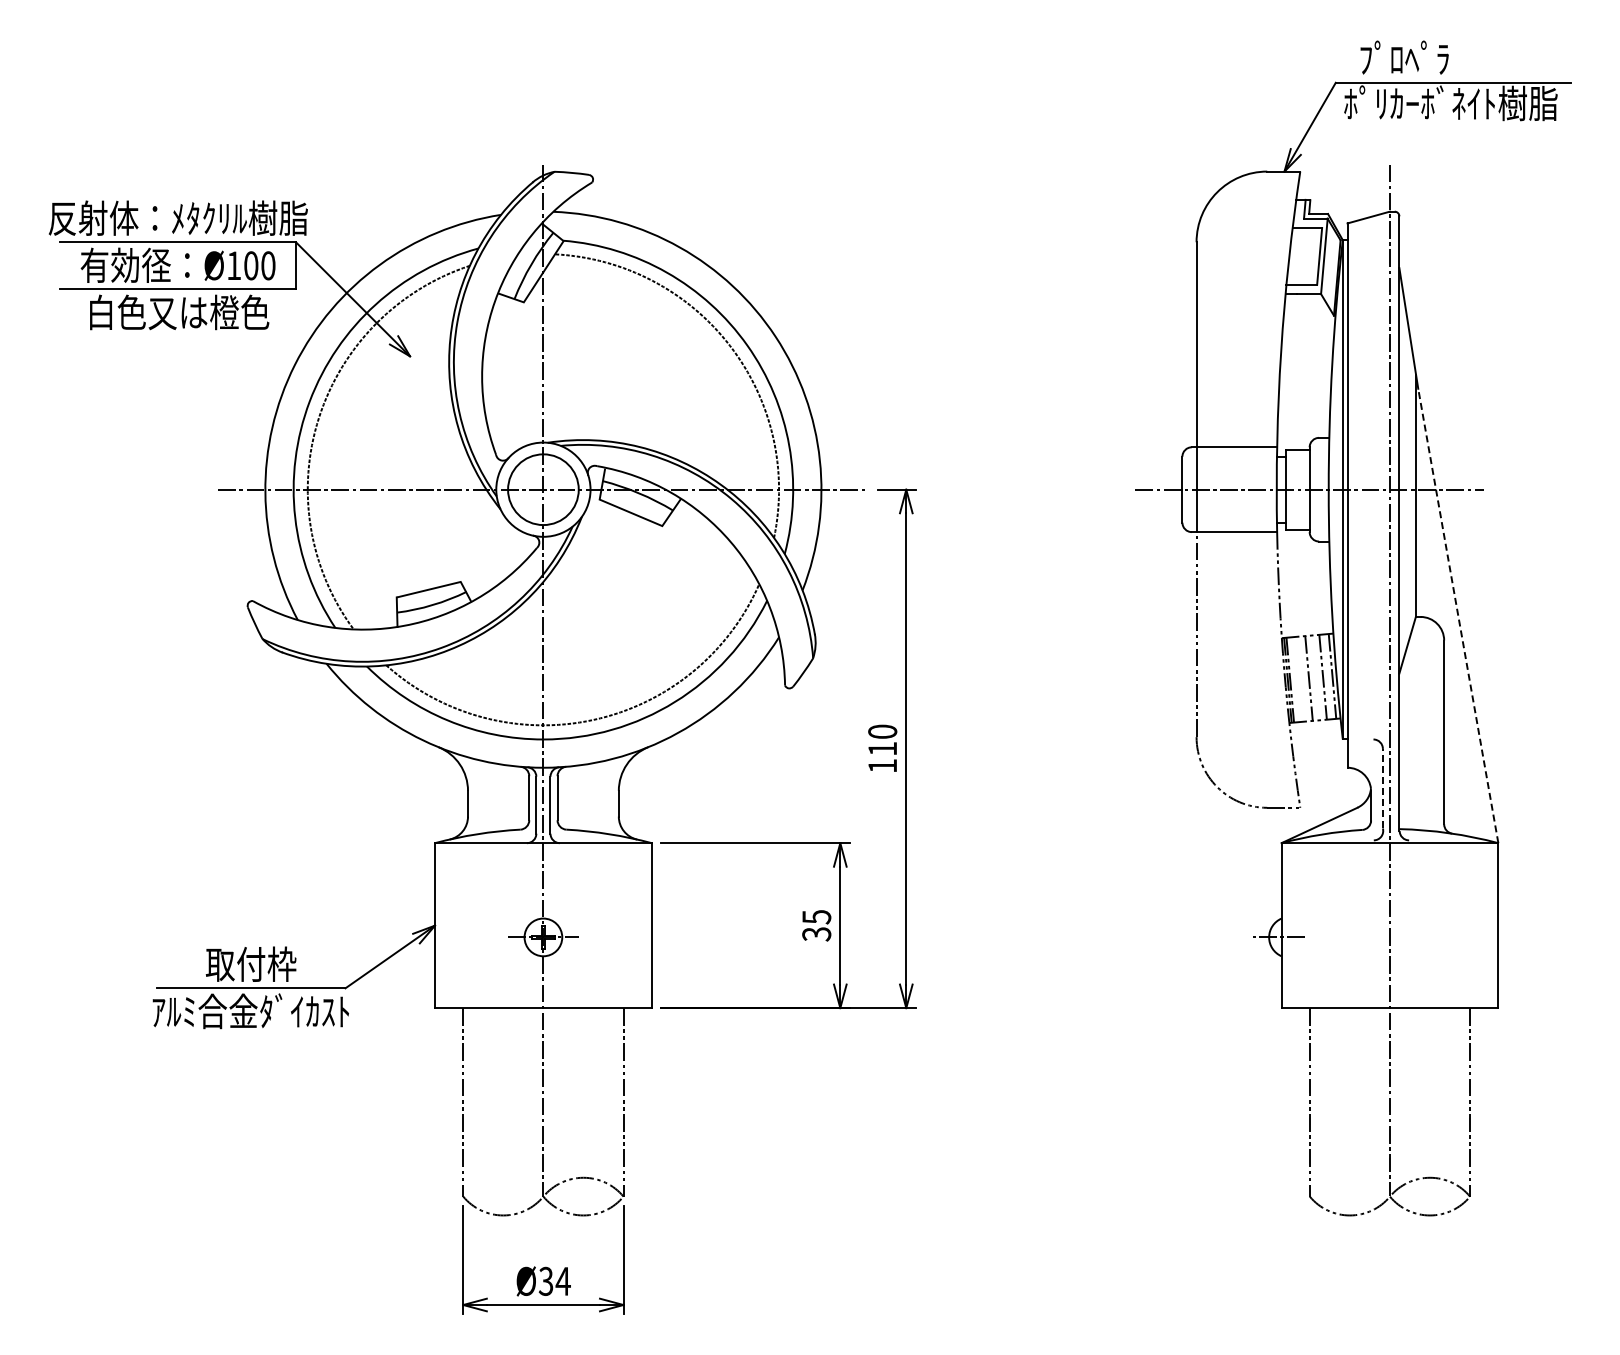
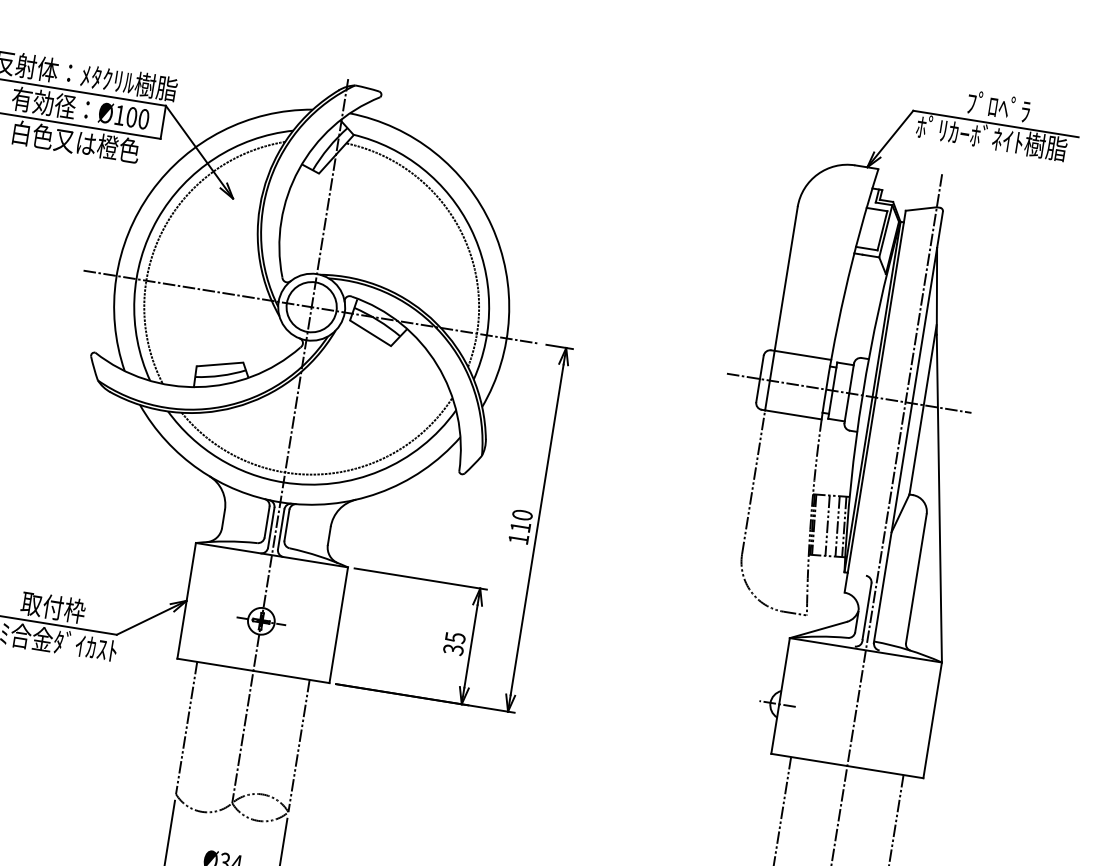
text: (1404, 57) -> (998, 106), moved
line: (1458, 615) -> (939, 498), dashed -> solid
line: (1382, 788) -> (866, 611), dashed -> solid

